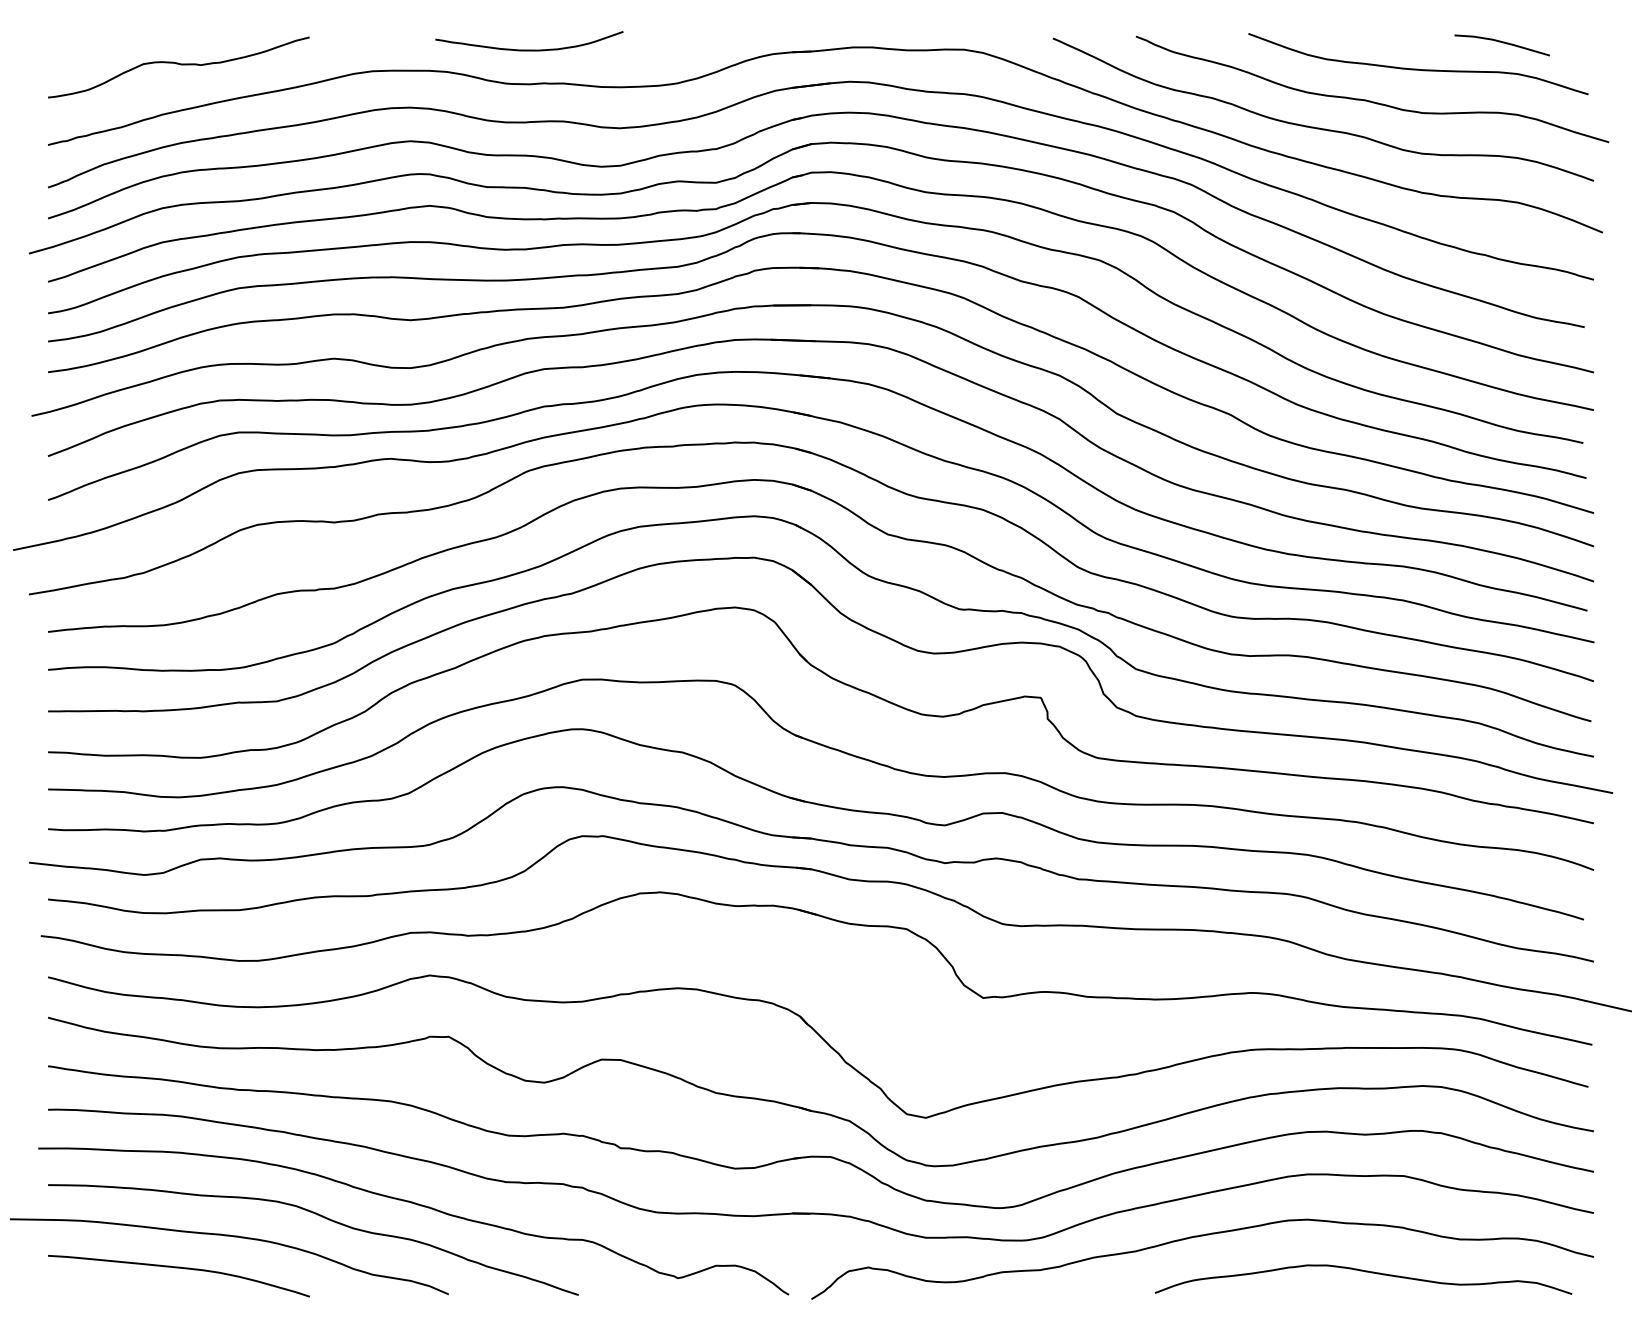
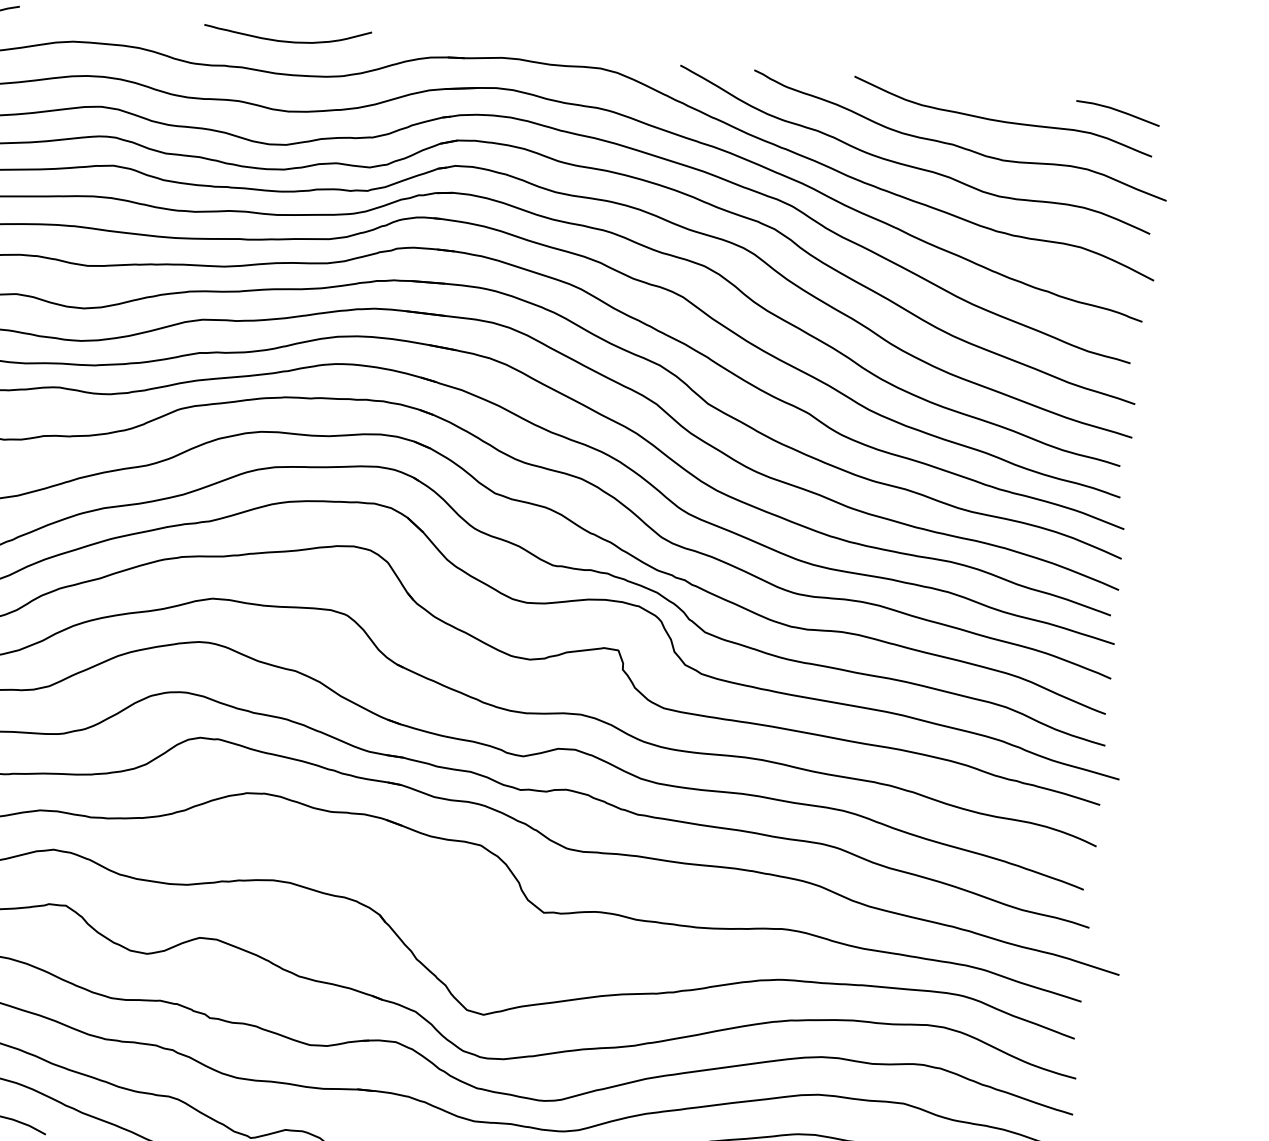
line: (1502, 43) -> (1118, 111), moved
curve: (529, 49) -> (287, 40), moved

